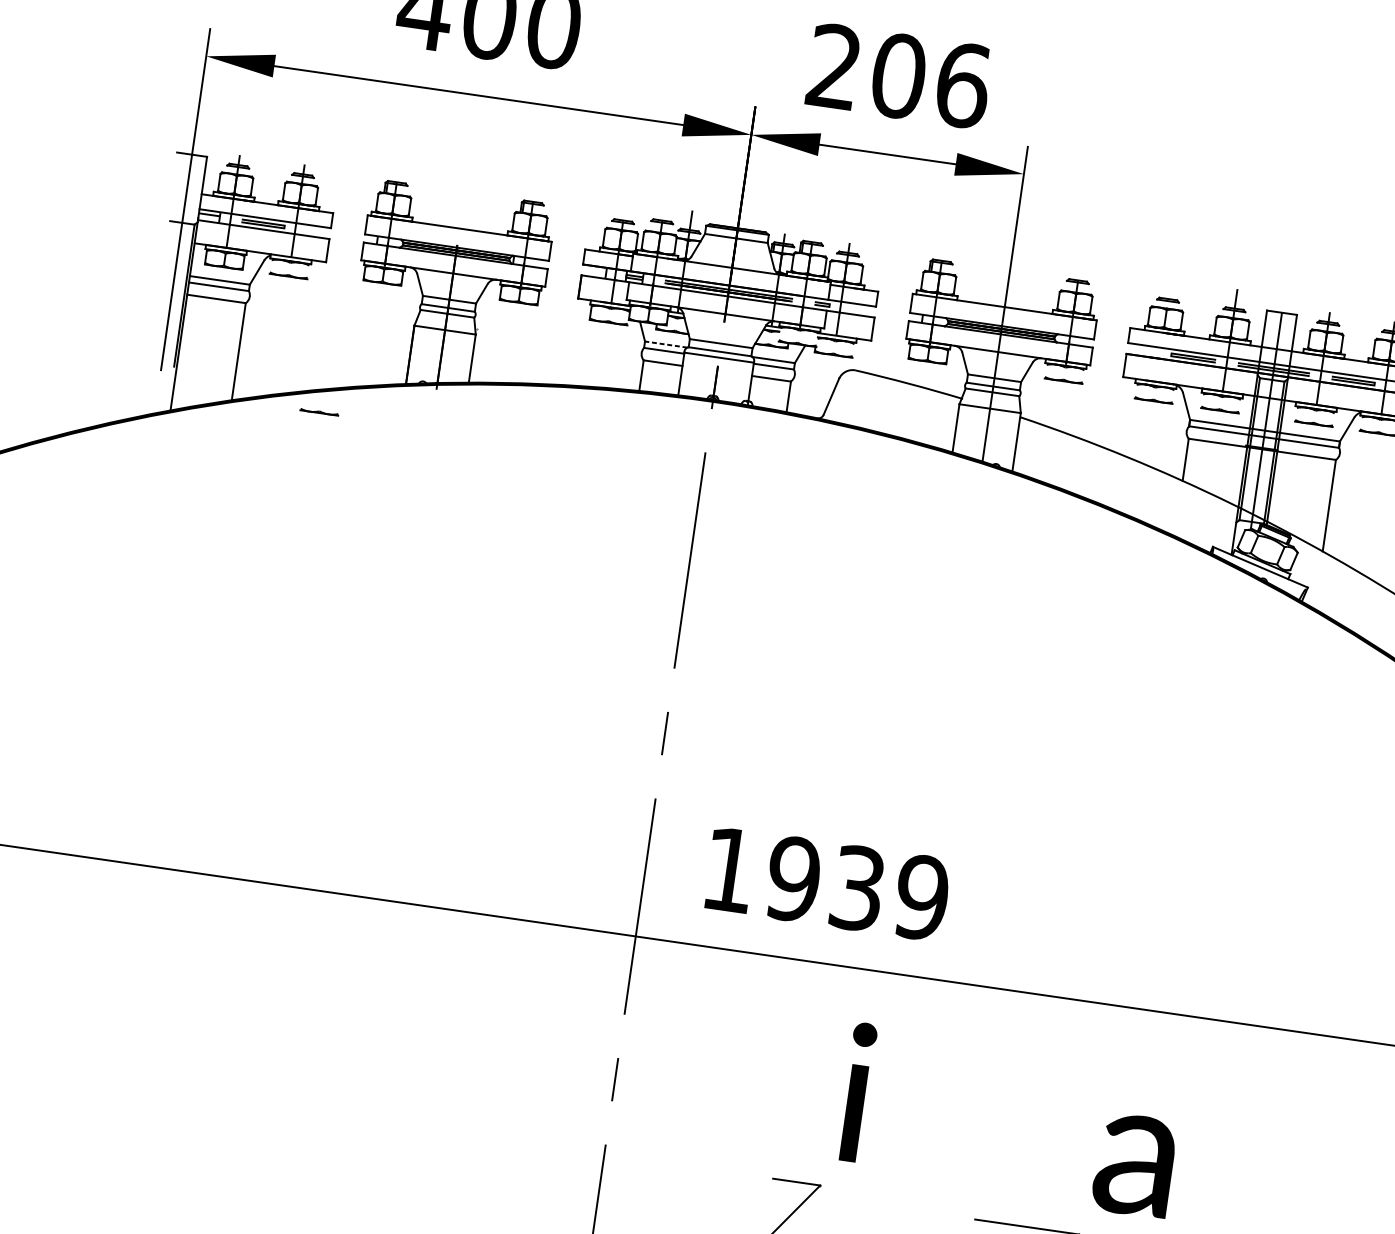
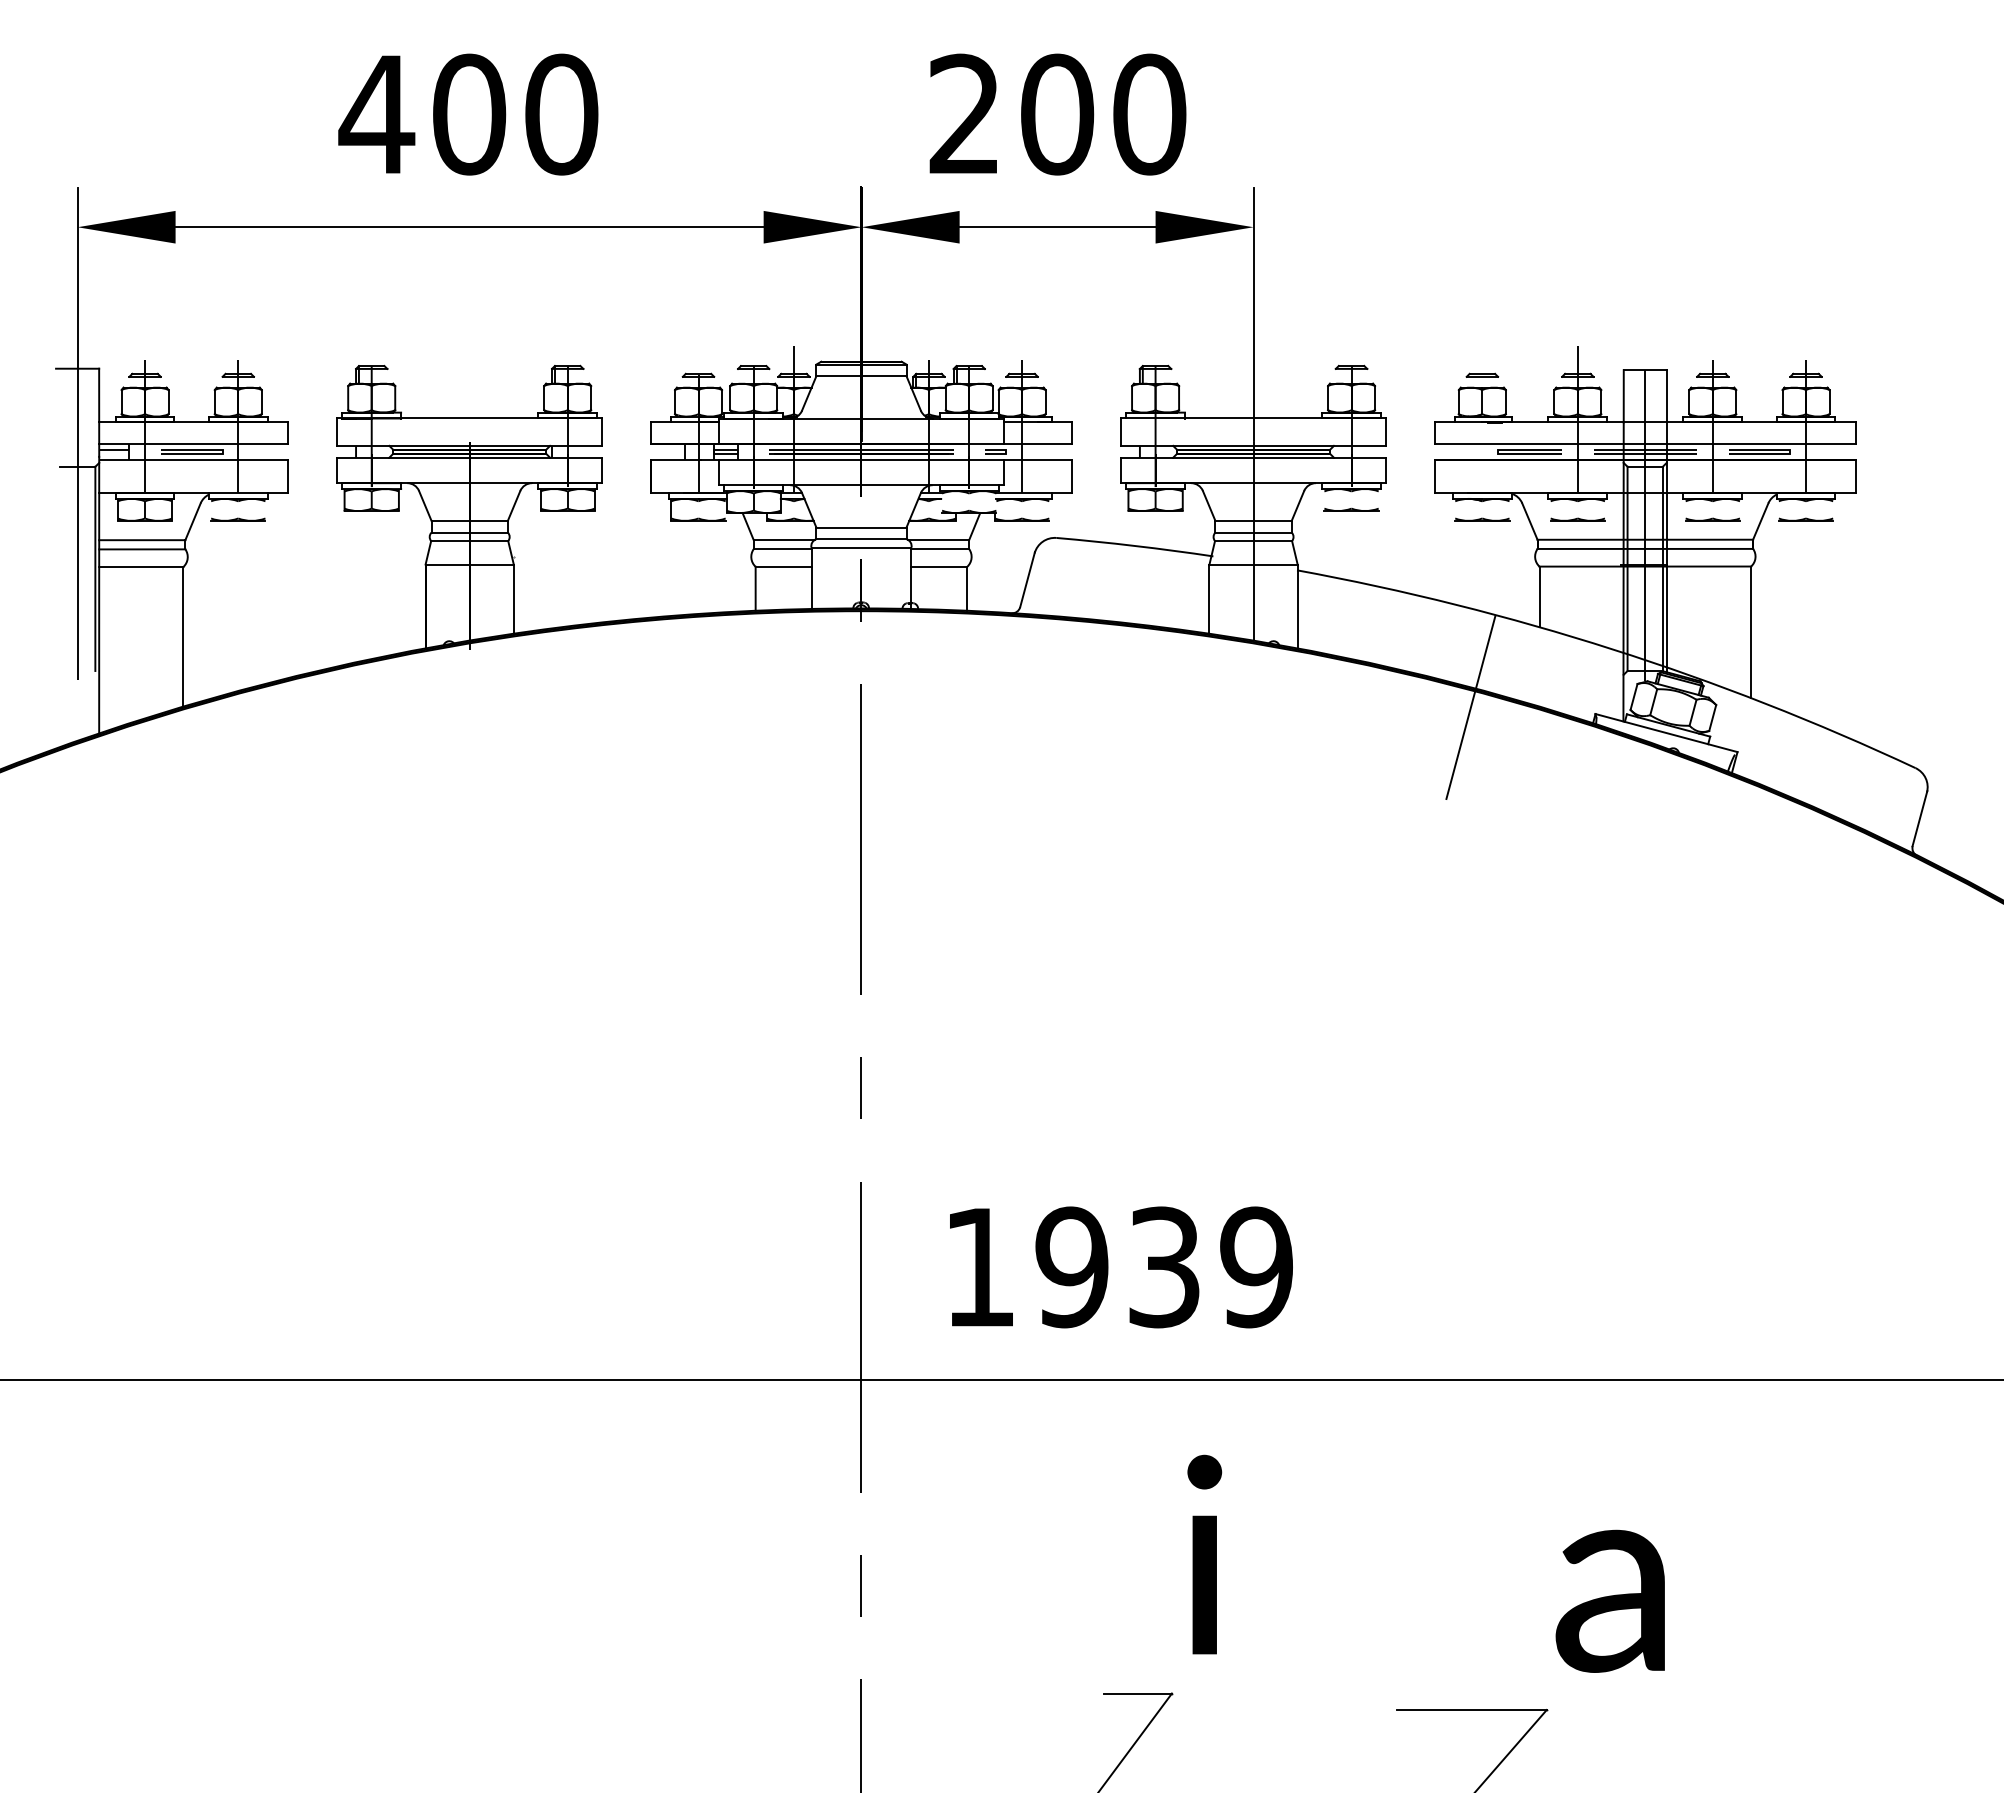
text: (962, 85) -> (1149, 114), 206 -> 200
line: (665, 344) -> (783, 539), dashed -> solid
line: (318, 412) -> (308, 705), removed
line: (1126, 529) -> (1470, 707), added

